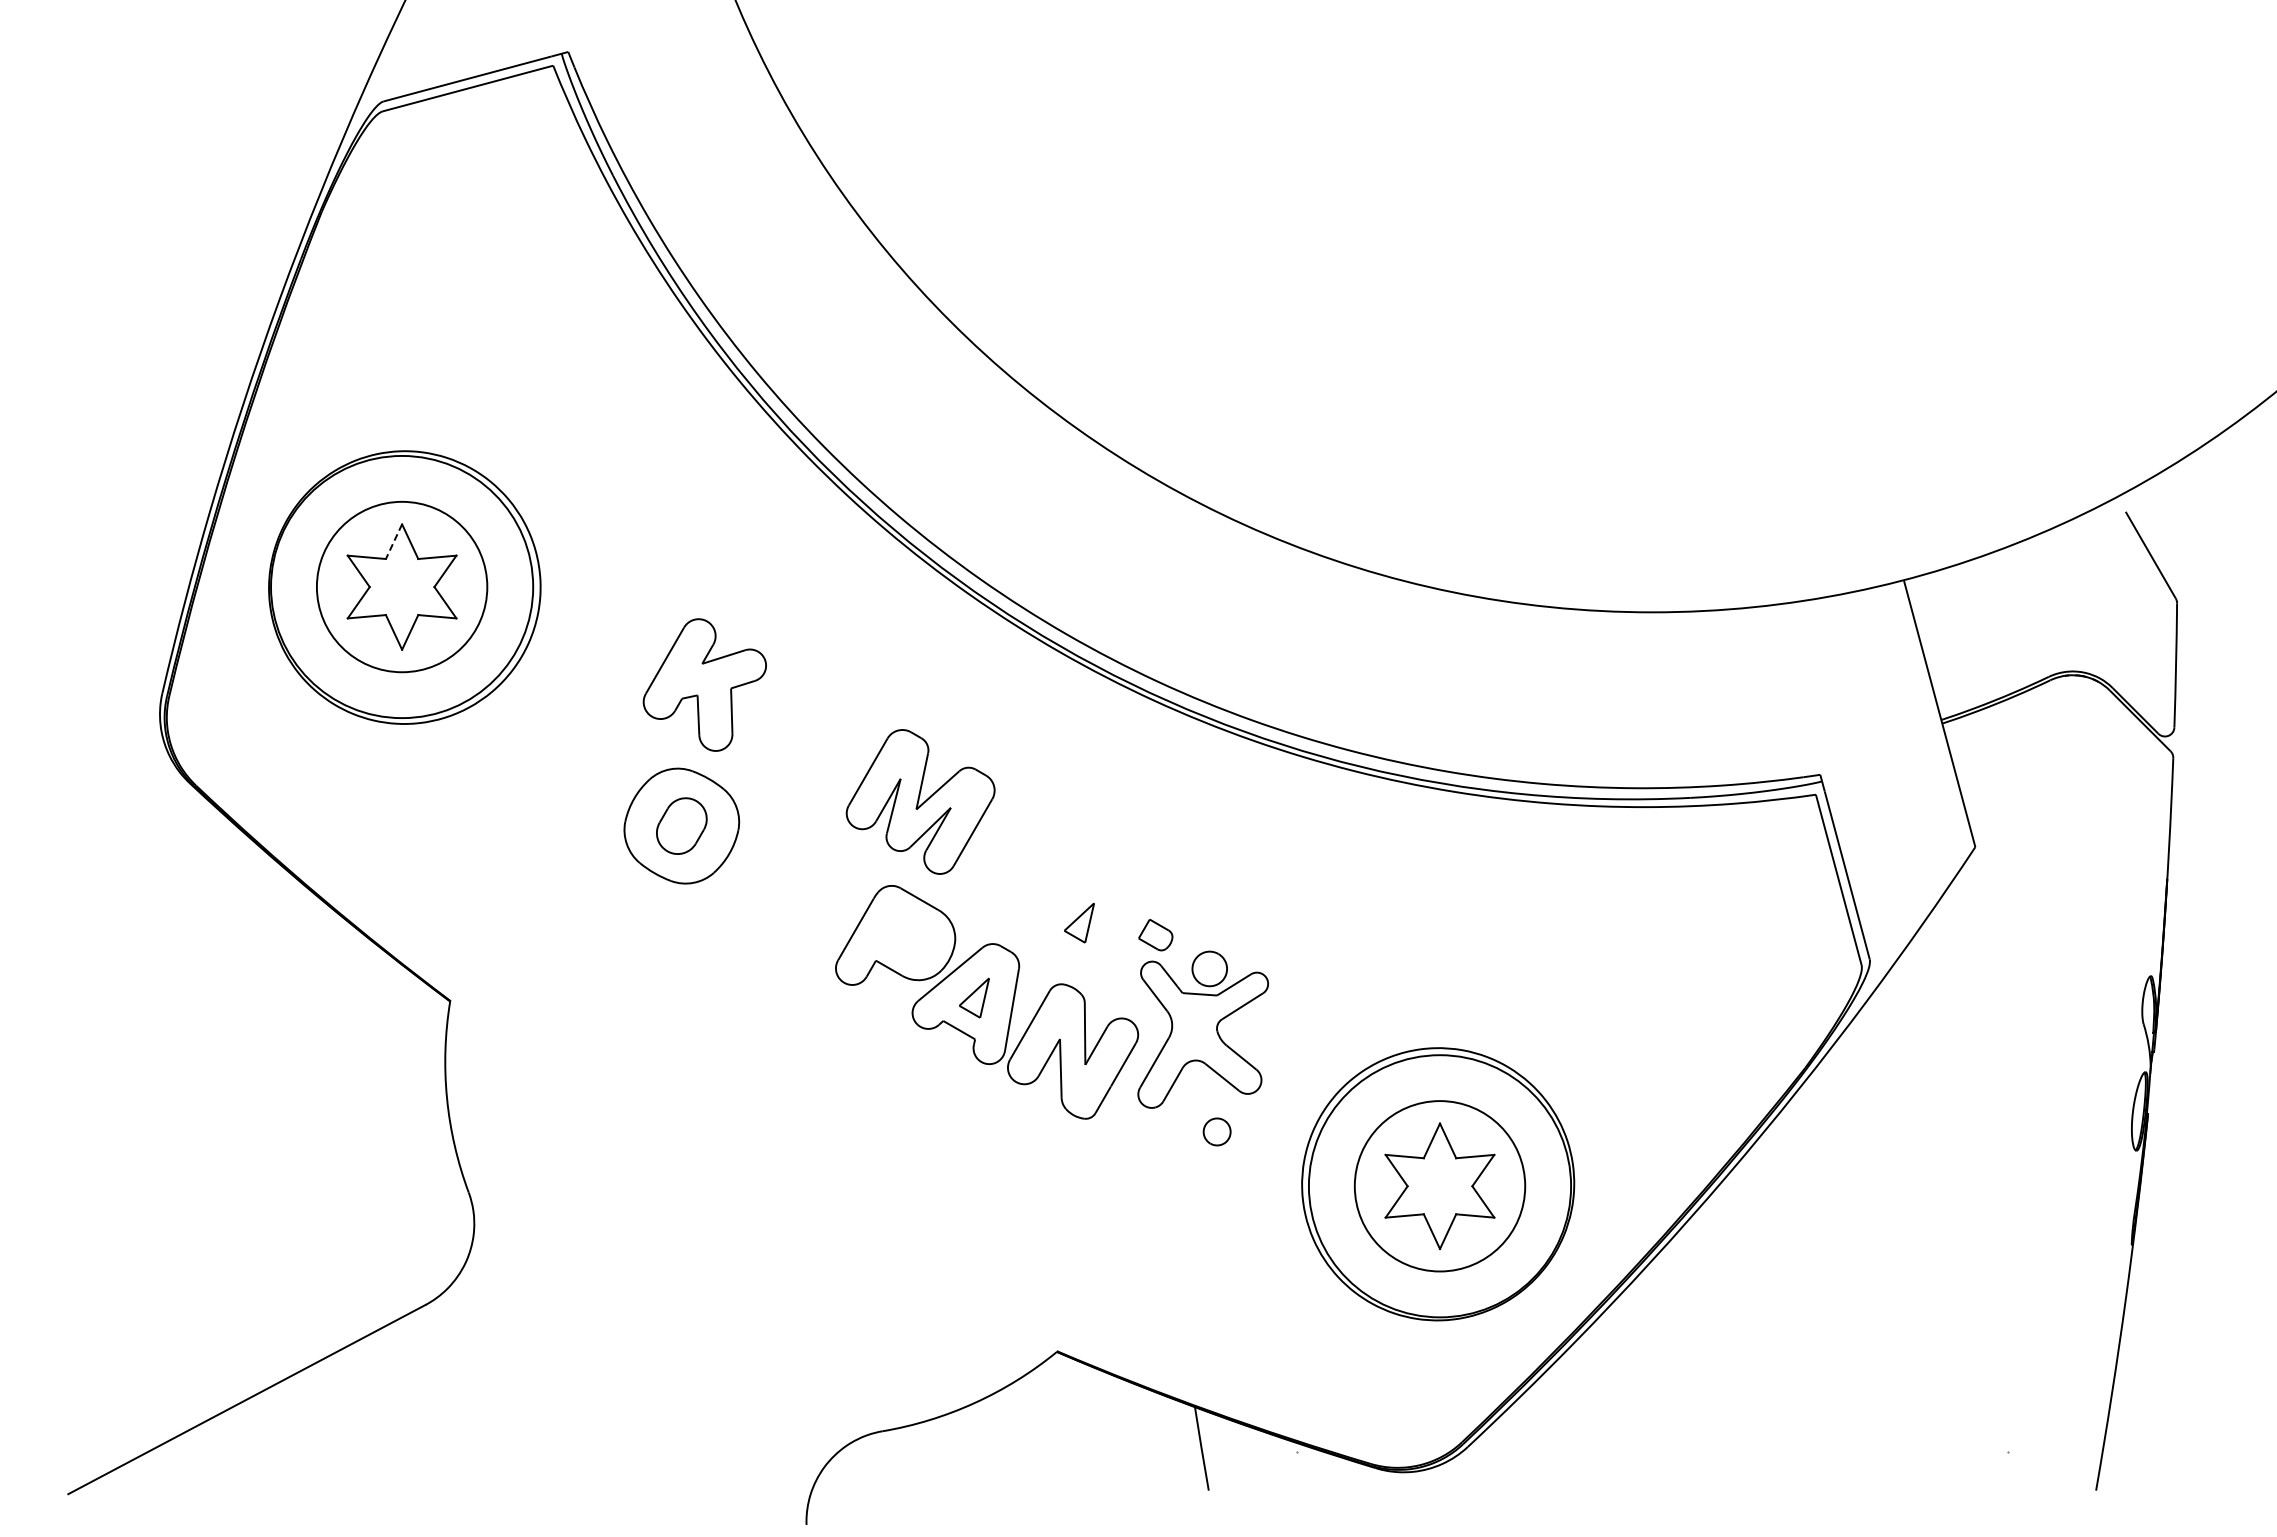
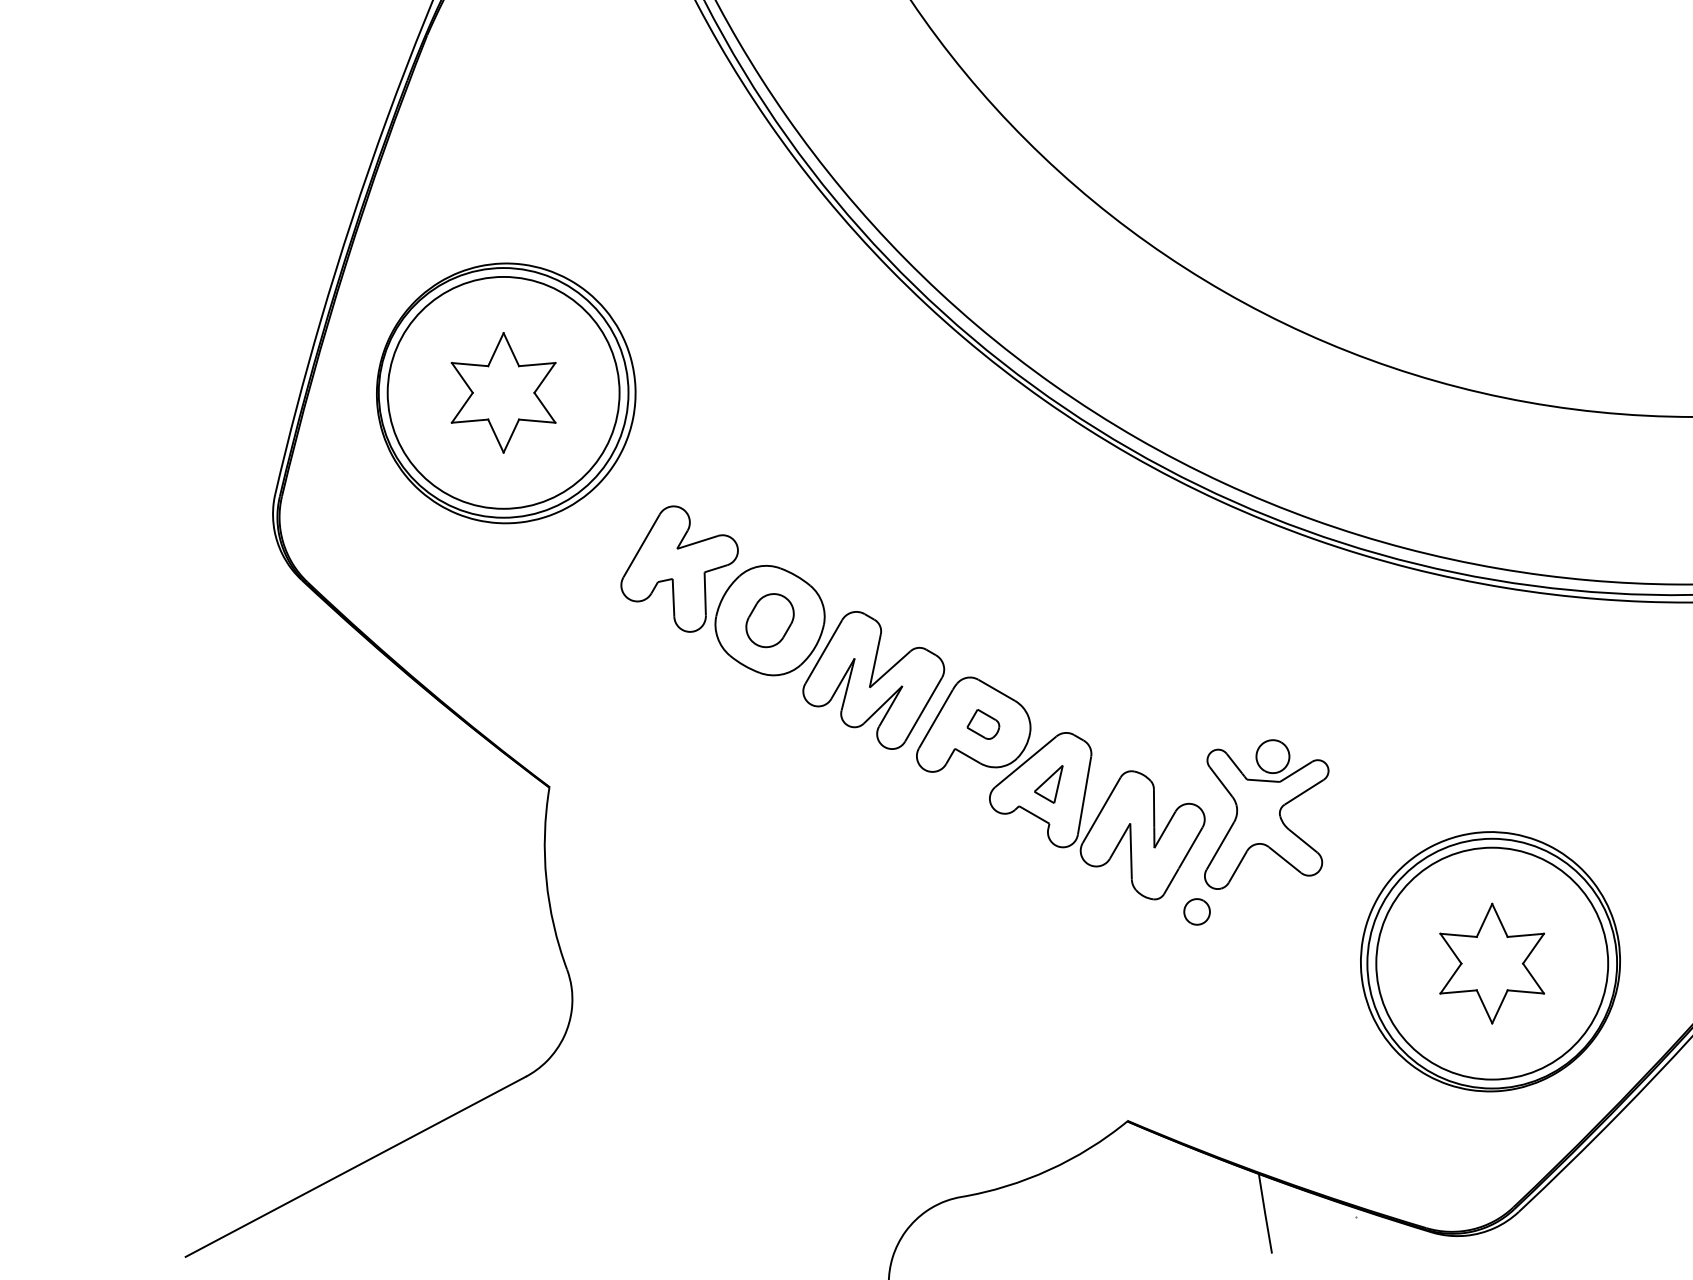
line: (393, 542) -> (495, 350), dashed -> solid
circle: (401, 586) -> (503, 392), size x1.43
part: (704, 684) -> (679, 568), moved
part: (920, 801) -> (873, 680), moved
part: (1079, 922) -> (1148, 712), removed
part: (1155, 935) -> (983, 724), moved
part: (1216, 1131) -> (1196, 911), moved
circle: (1439, 1186) -> (1491, 963), size x1.43

